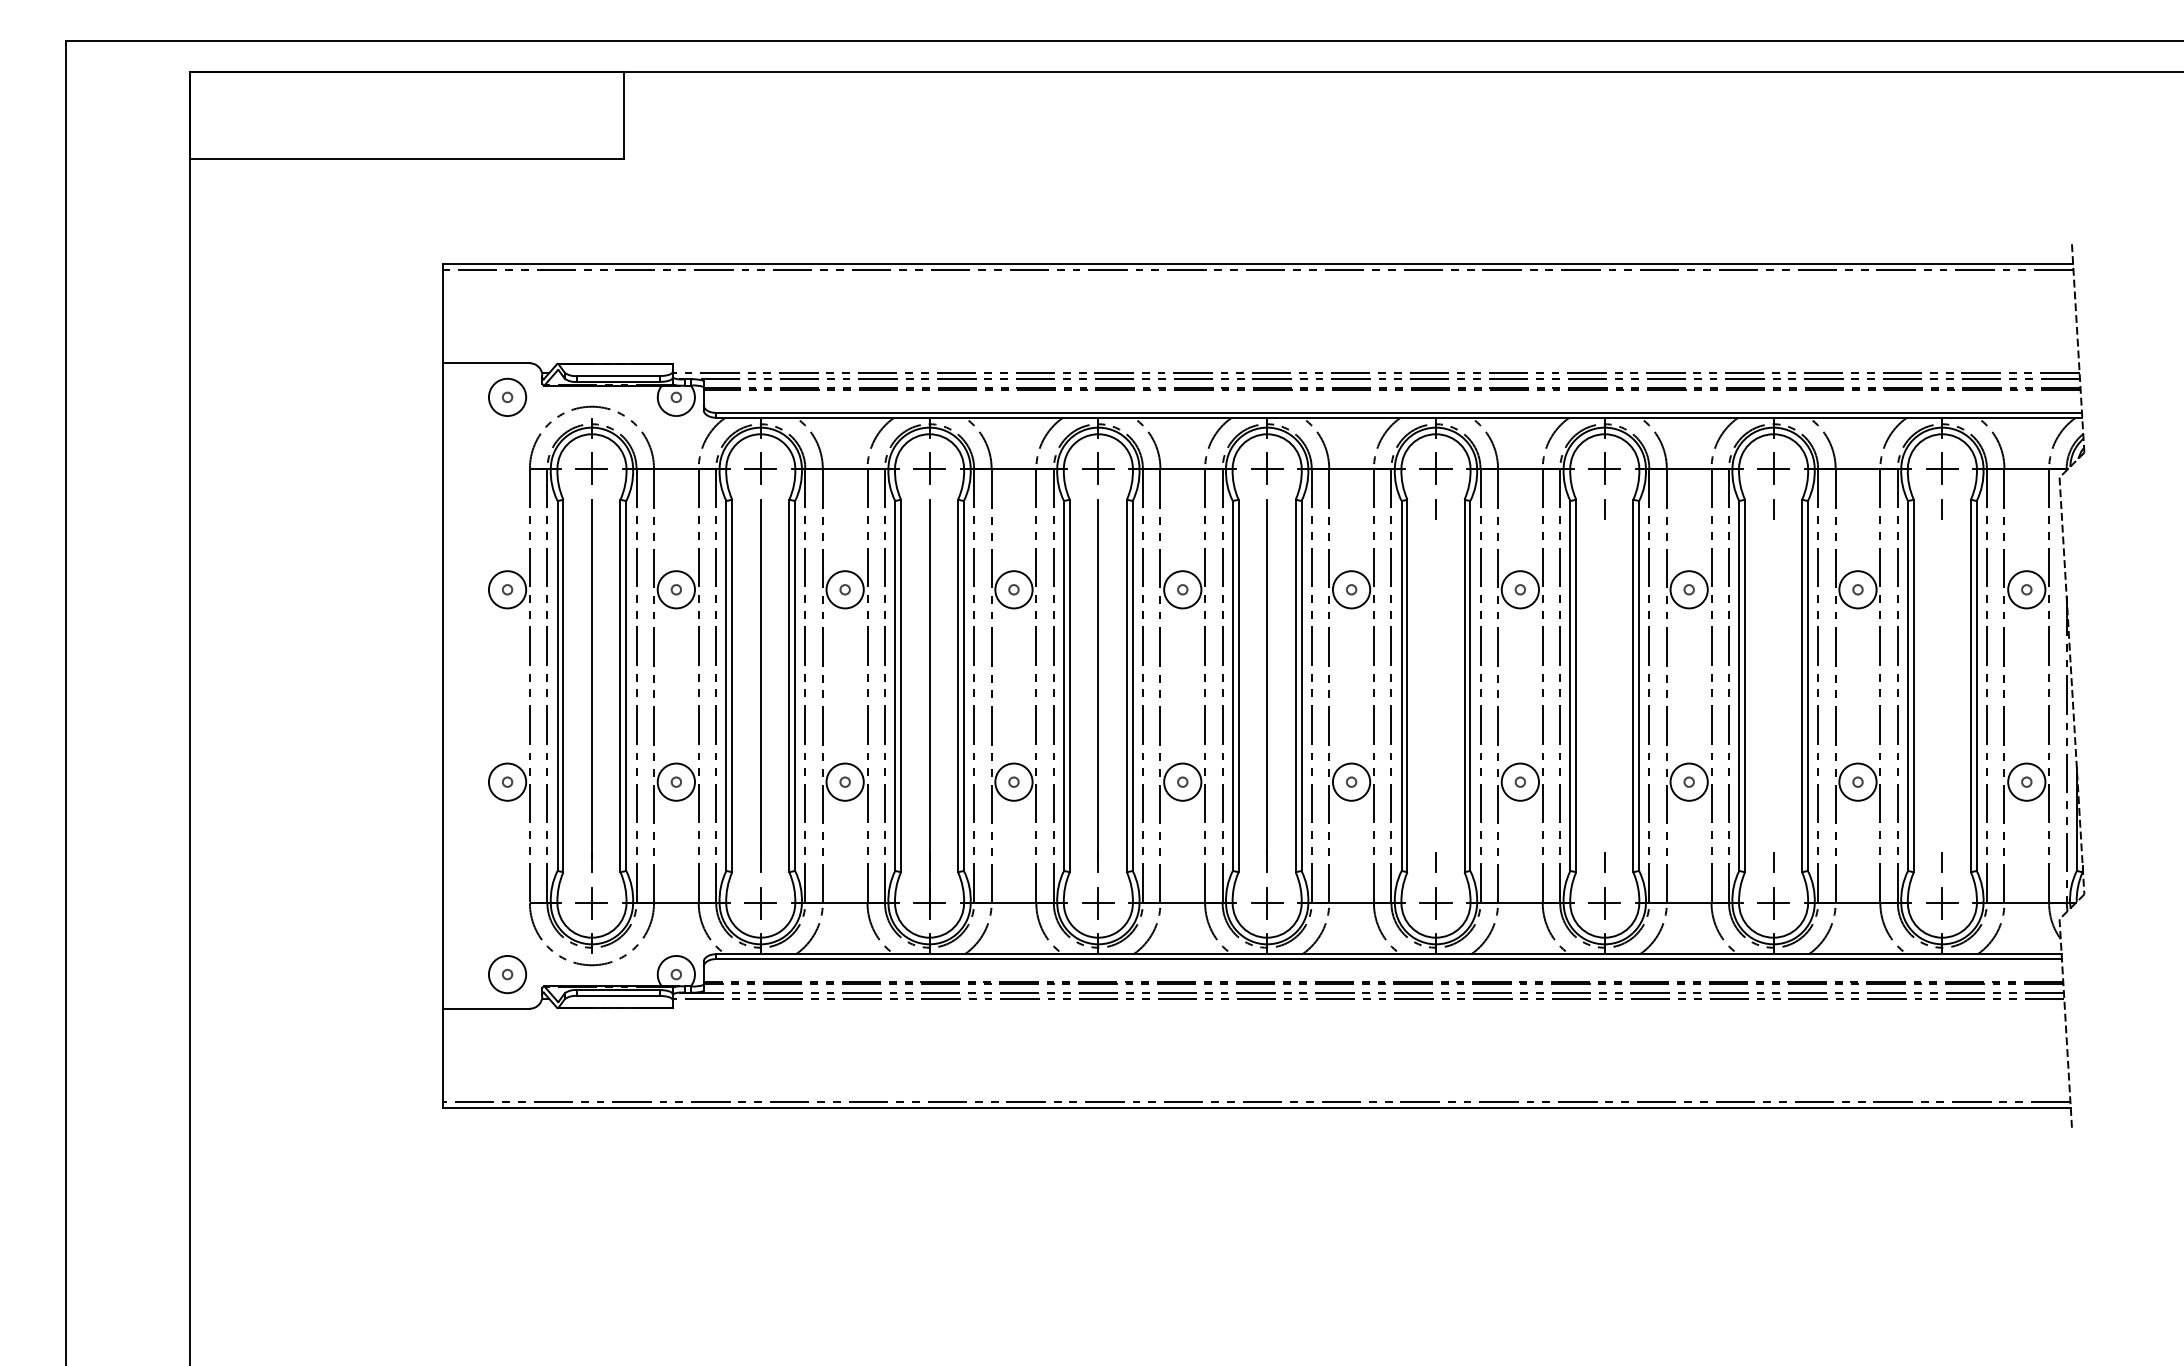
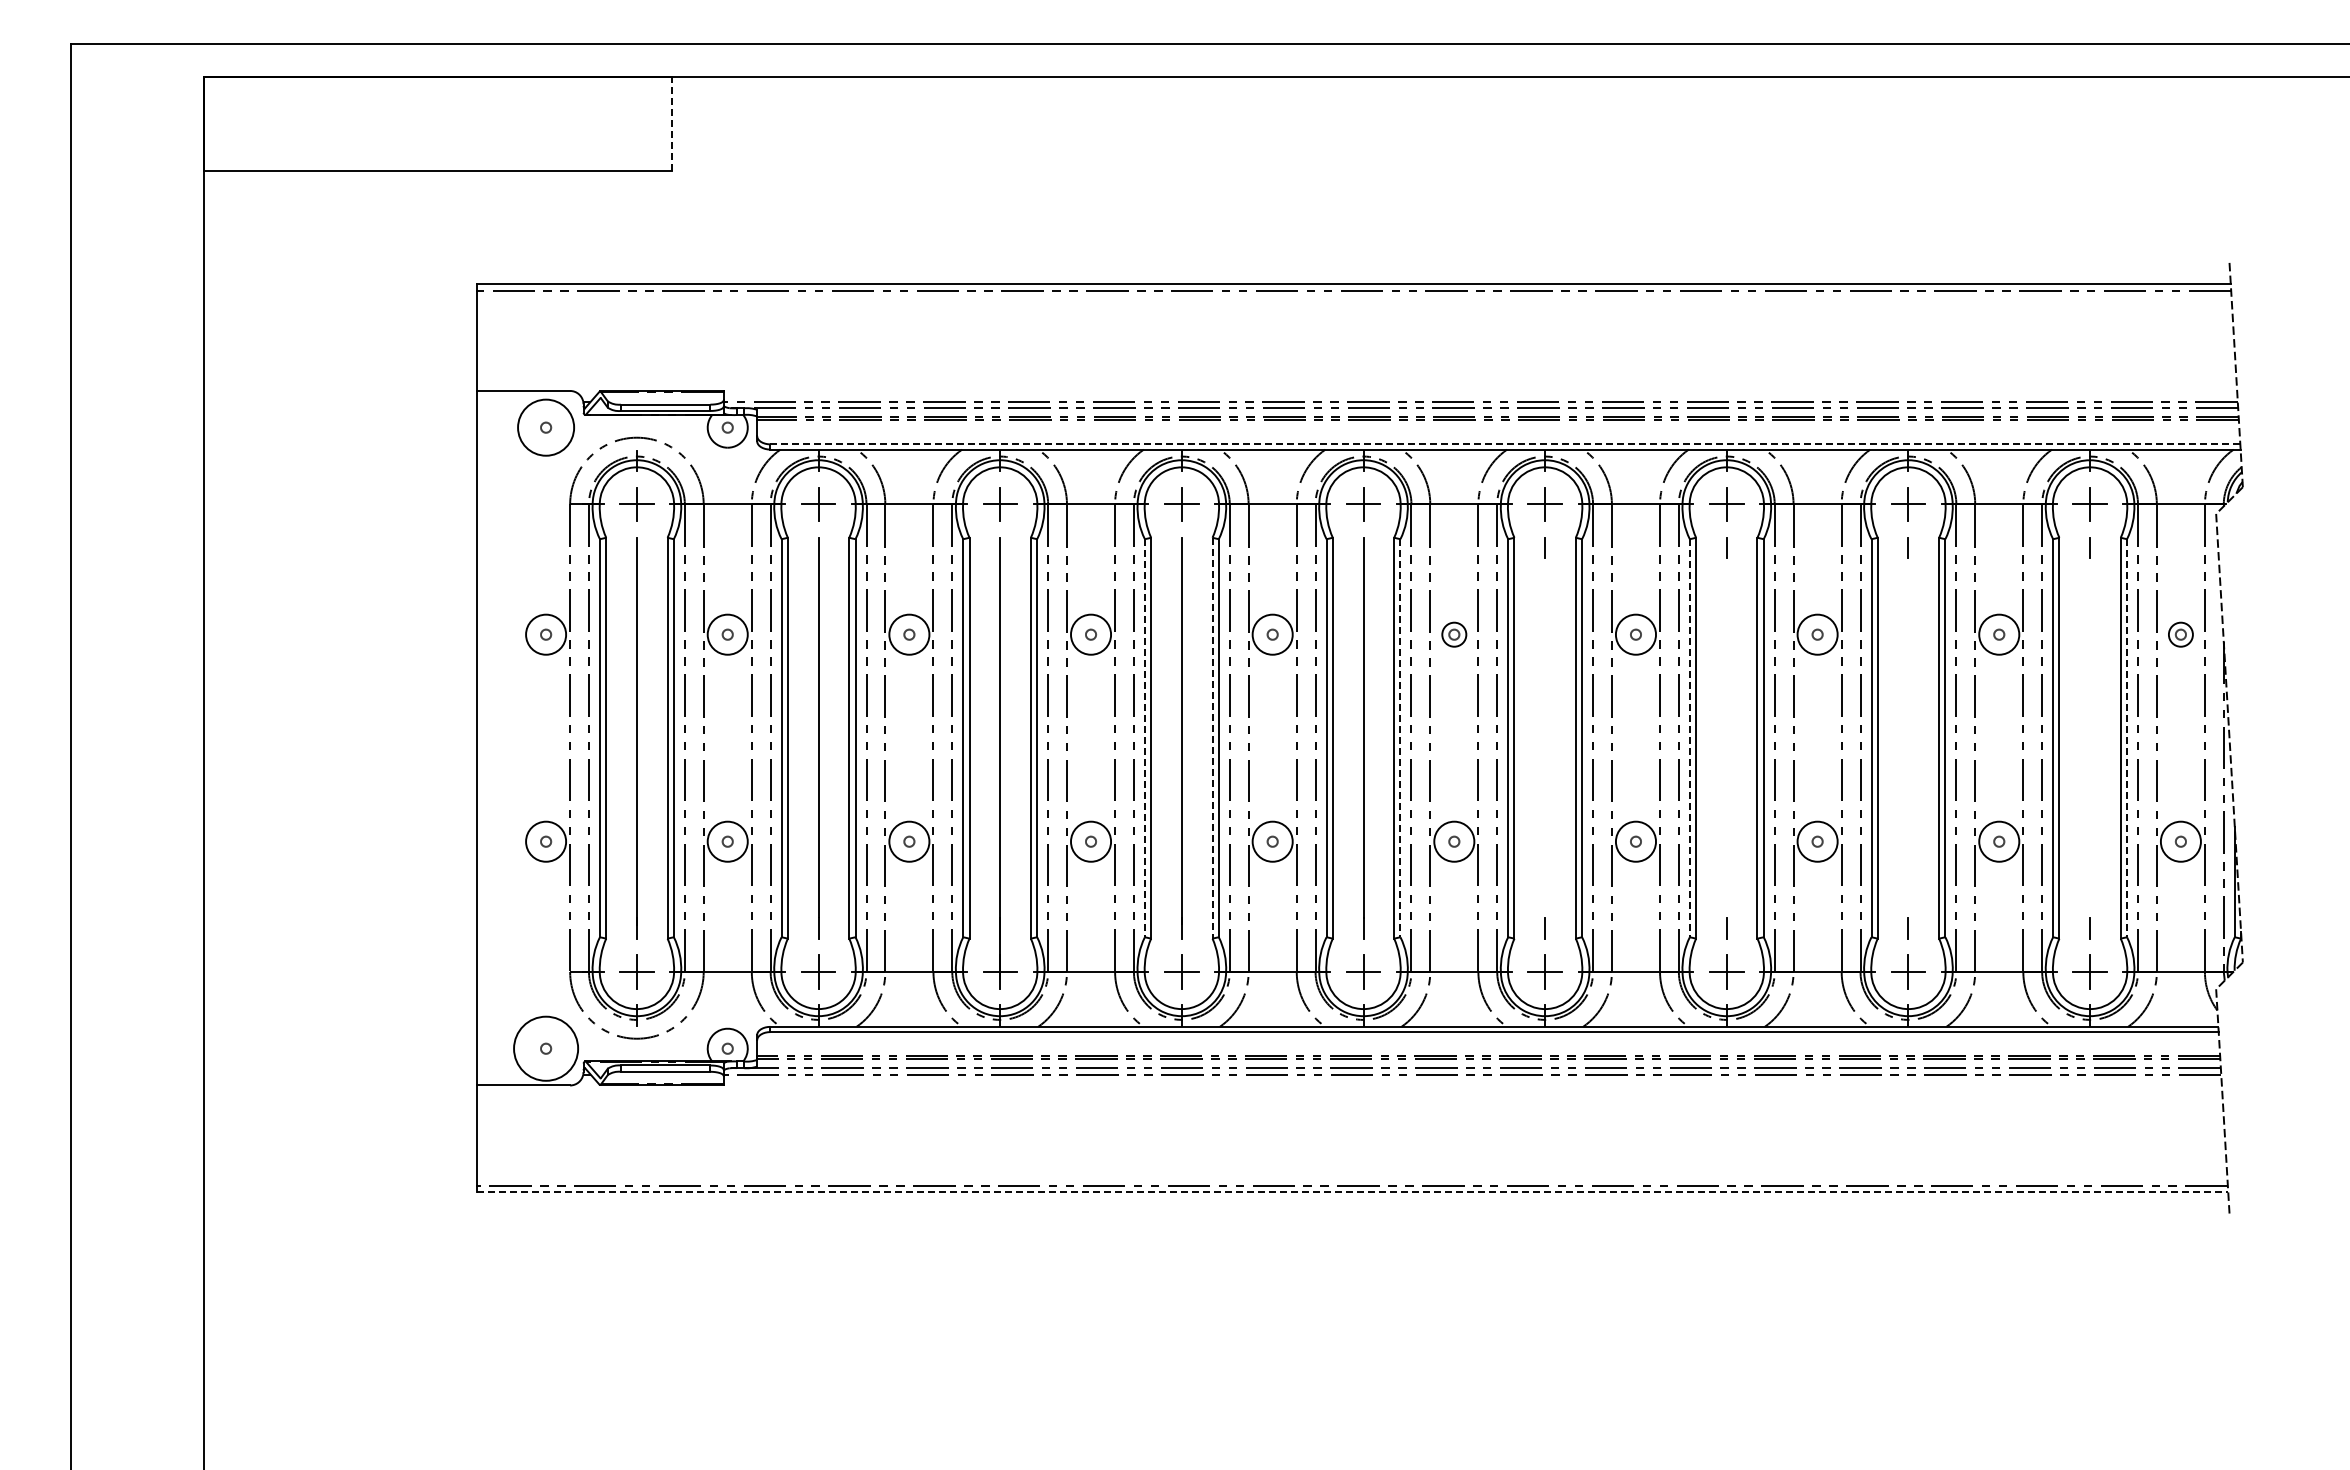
line: (624, 115) -> (671, 124), solid -> dashed
circle: (507, 397) -> (546, 427), size x1.4
line: (1399, 413) -> (1505, 444), solid -> dashed
circle: (1351, 589) -> (1454, 634), size x0.6
circle: (2026, 589) -> (2180, 634), size x0.6
line: (1063, 686) -> (1144, 738), solid -> dashed
line: (1126, 686) -> (1212, 738), solid -> dashed
line: (1301, 686) -> (1400, 738), solid -> dashed
line: (1570, 686) -> (1689, 738), solid -> dashed
line: (1977, 686) -> (2127, 738), solid -> dashed
circle: (507, 974) -> (546, 1048), size x1.6
line: (1256, 1108) -> (1352, 1192), solid -> dashed

